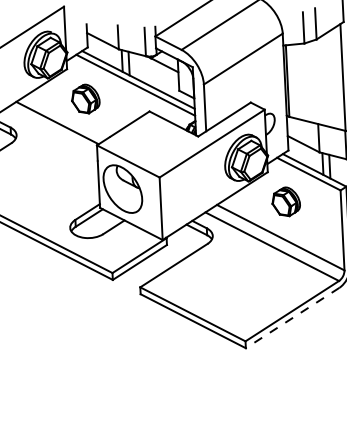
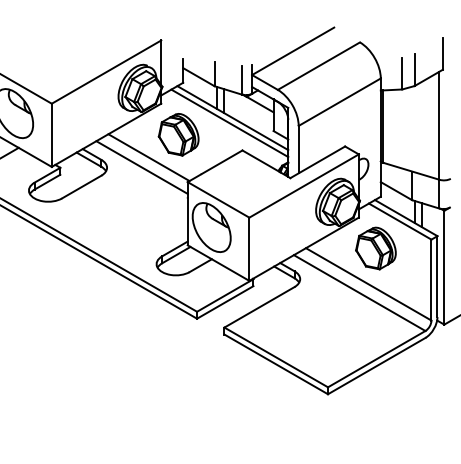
part: (85, 98) -> (178, 134), size x1.43
line: (50, 133) -> (141, 167), added
part: (285, 201) -> (375, 248), size x1.43
line: (292, 318) -> (376, 366), dashed -> solid

